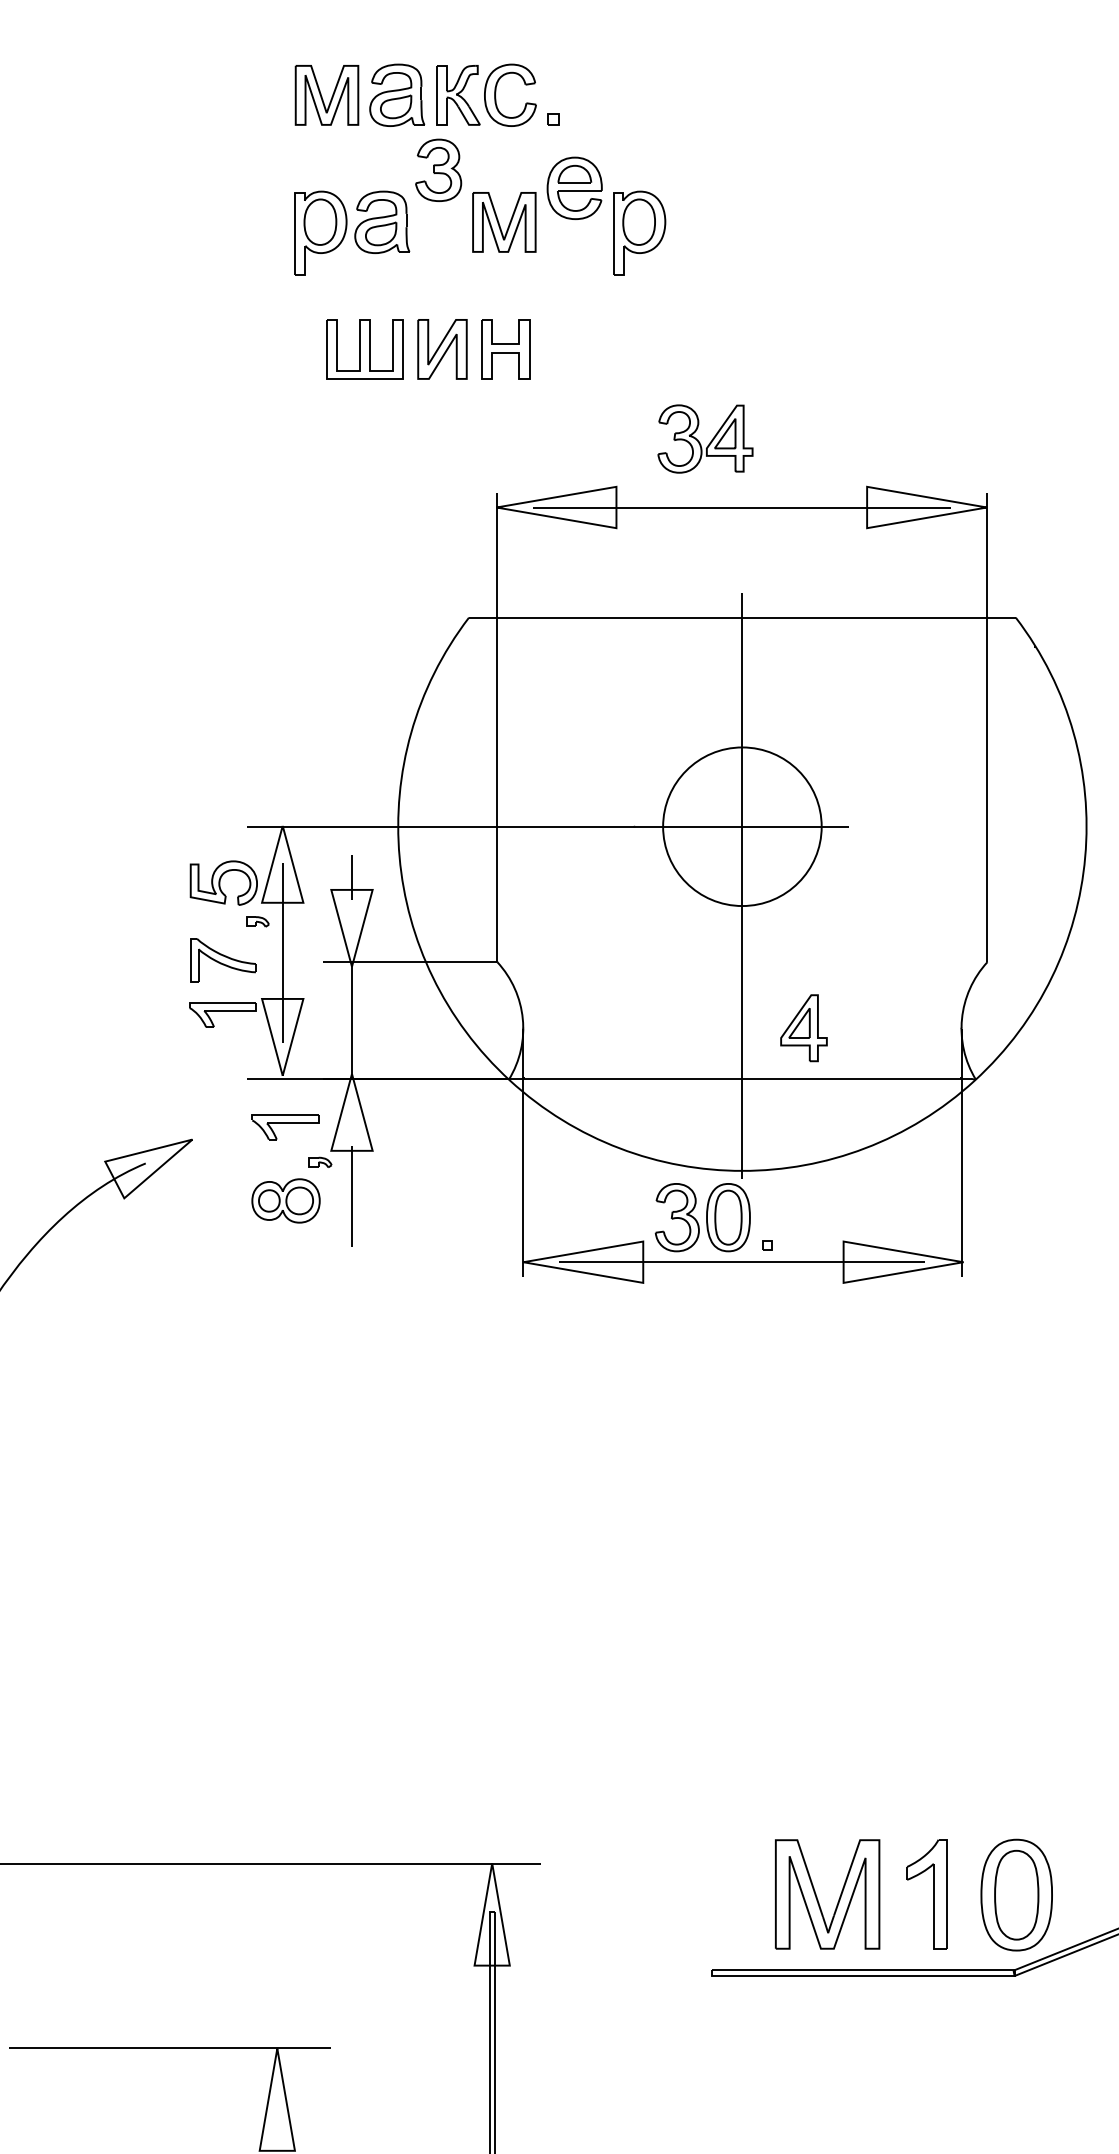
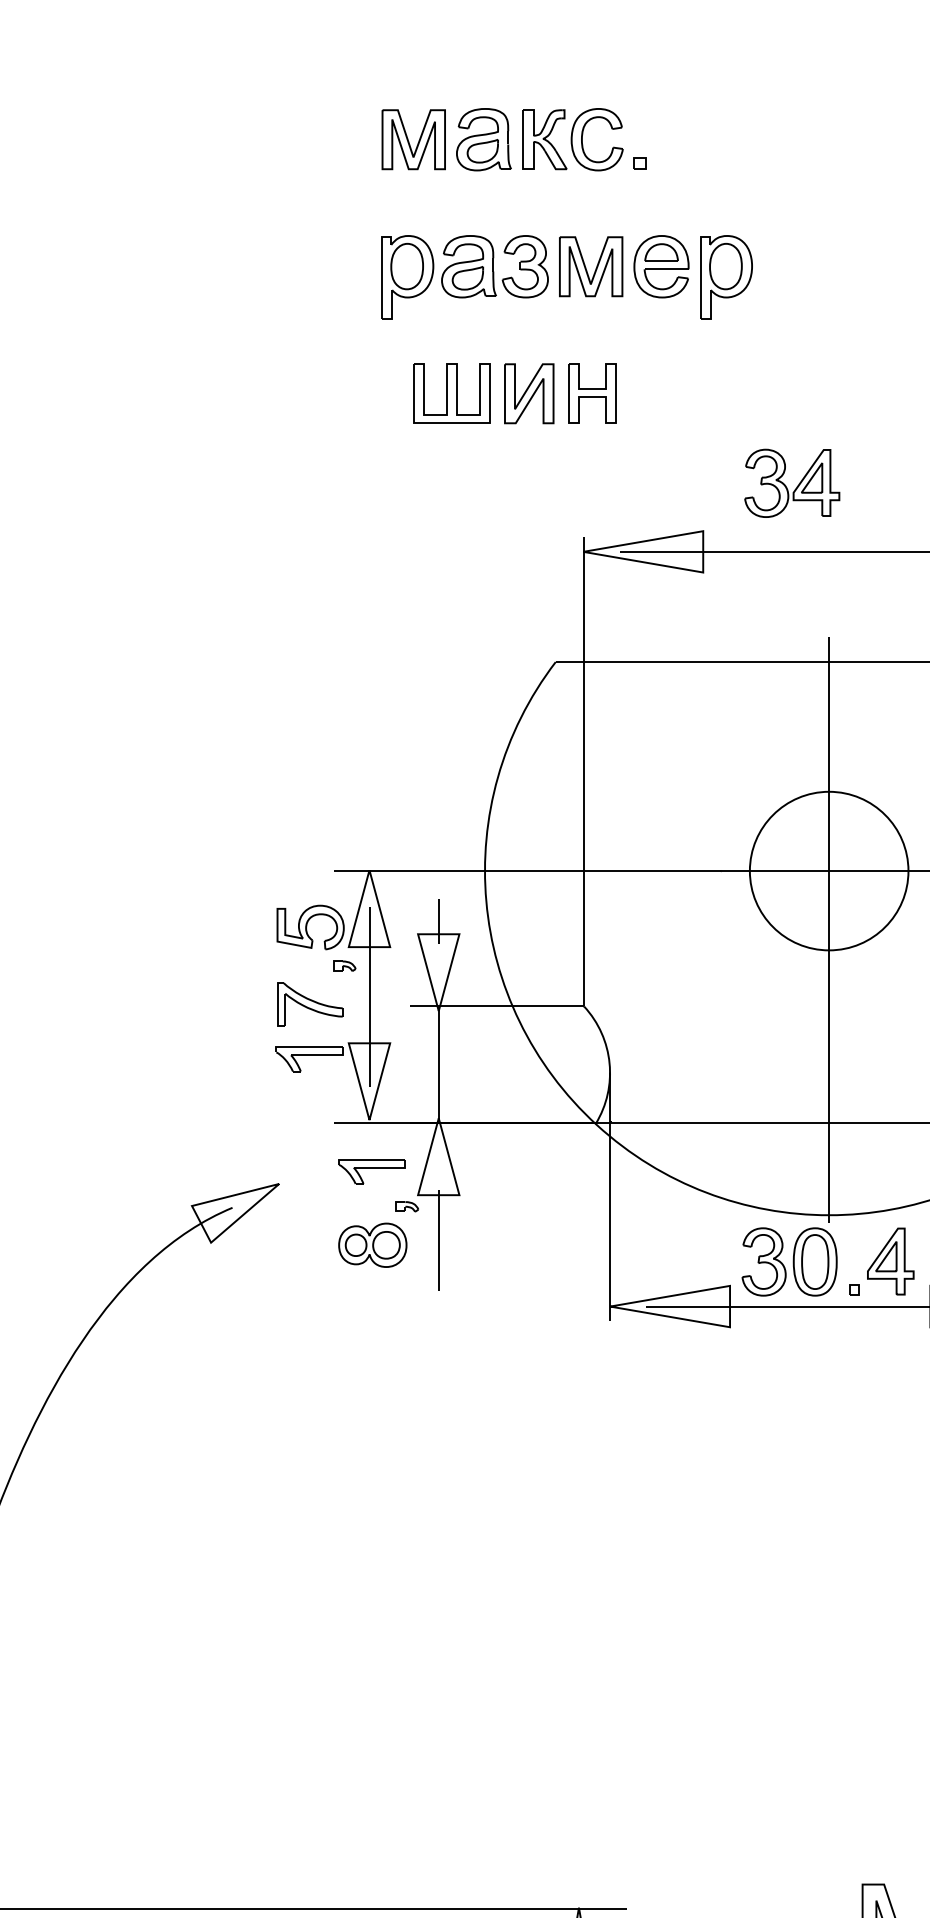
part: (438, 169) -> (525, 265), moved
part: (574, 187) -> (661, 265), moved
part: (803, 1028) -> (890, 1261), moved

